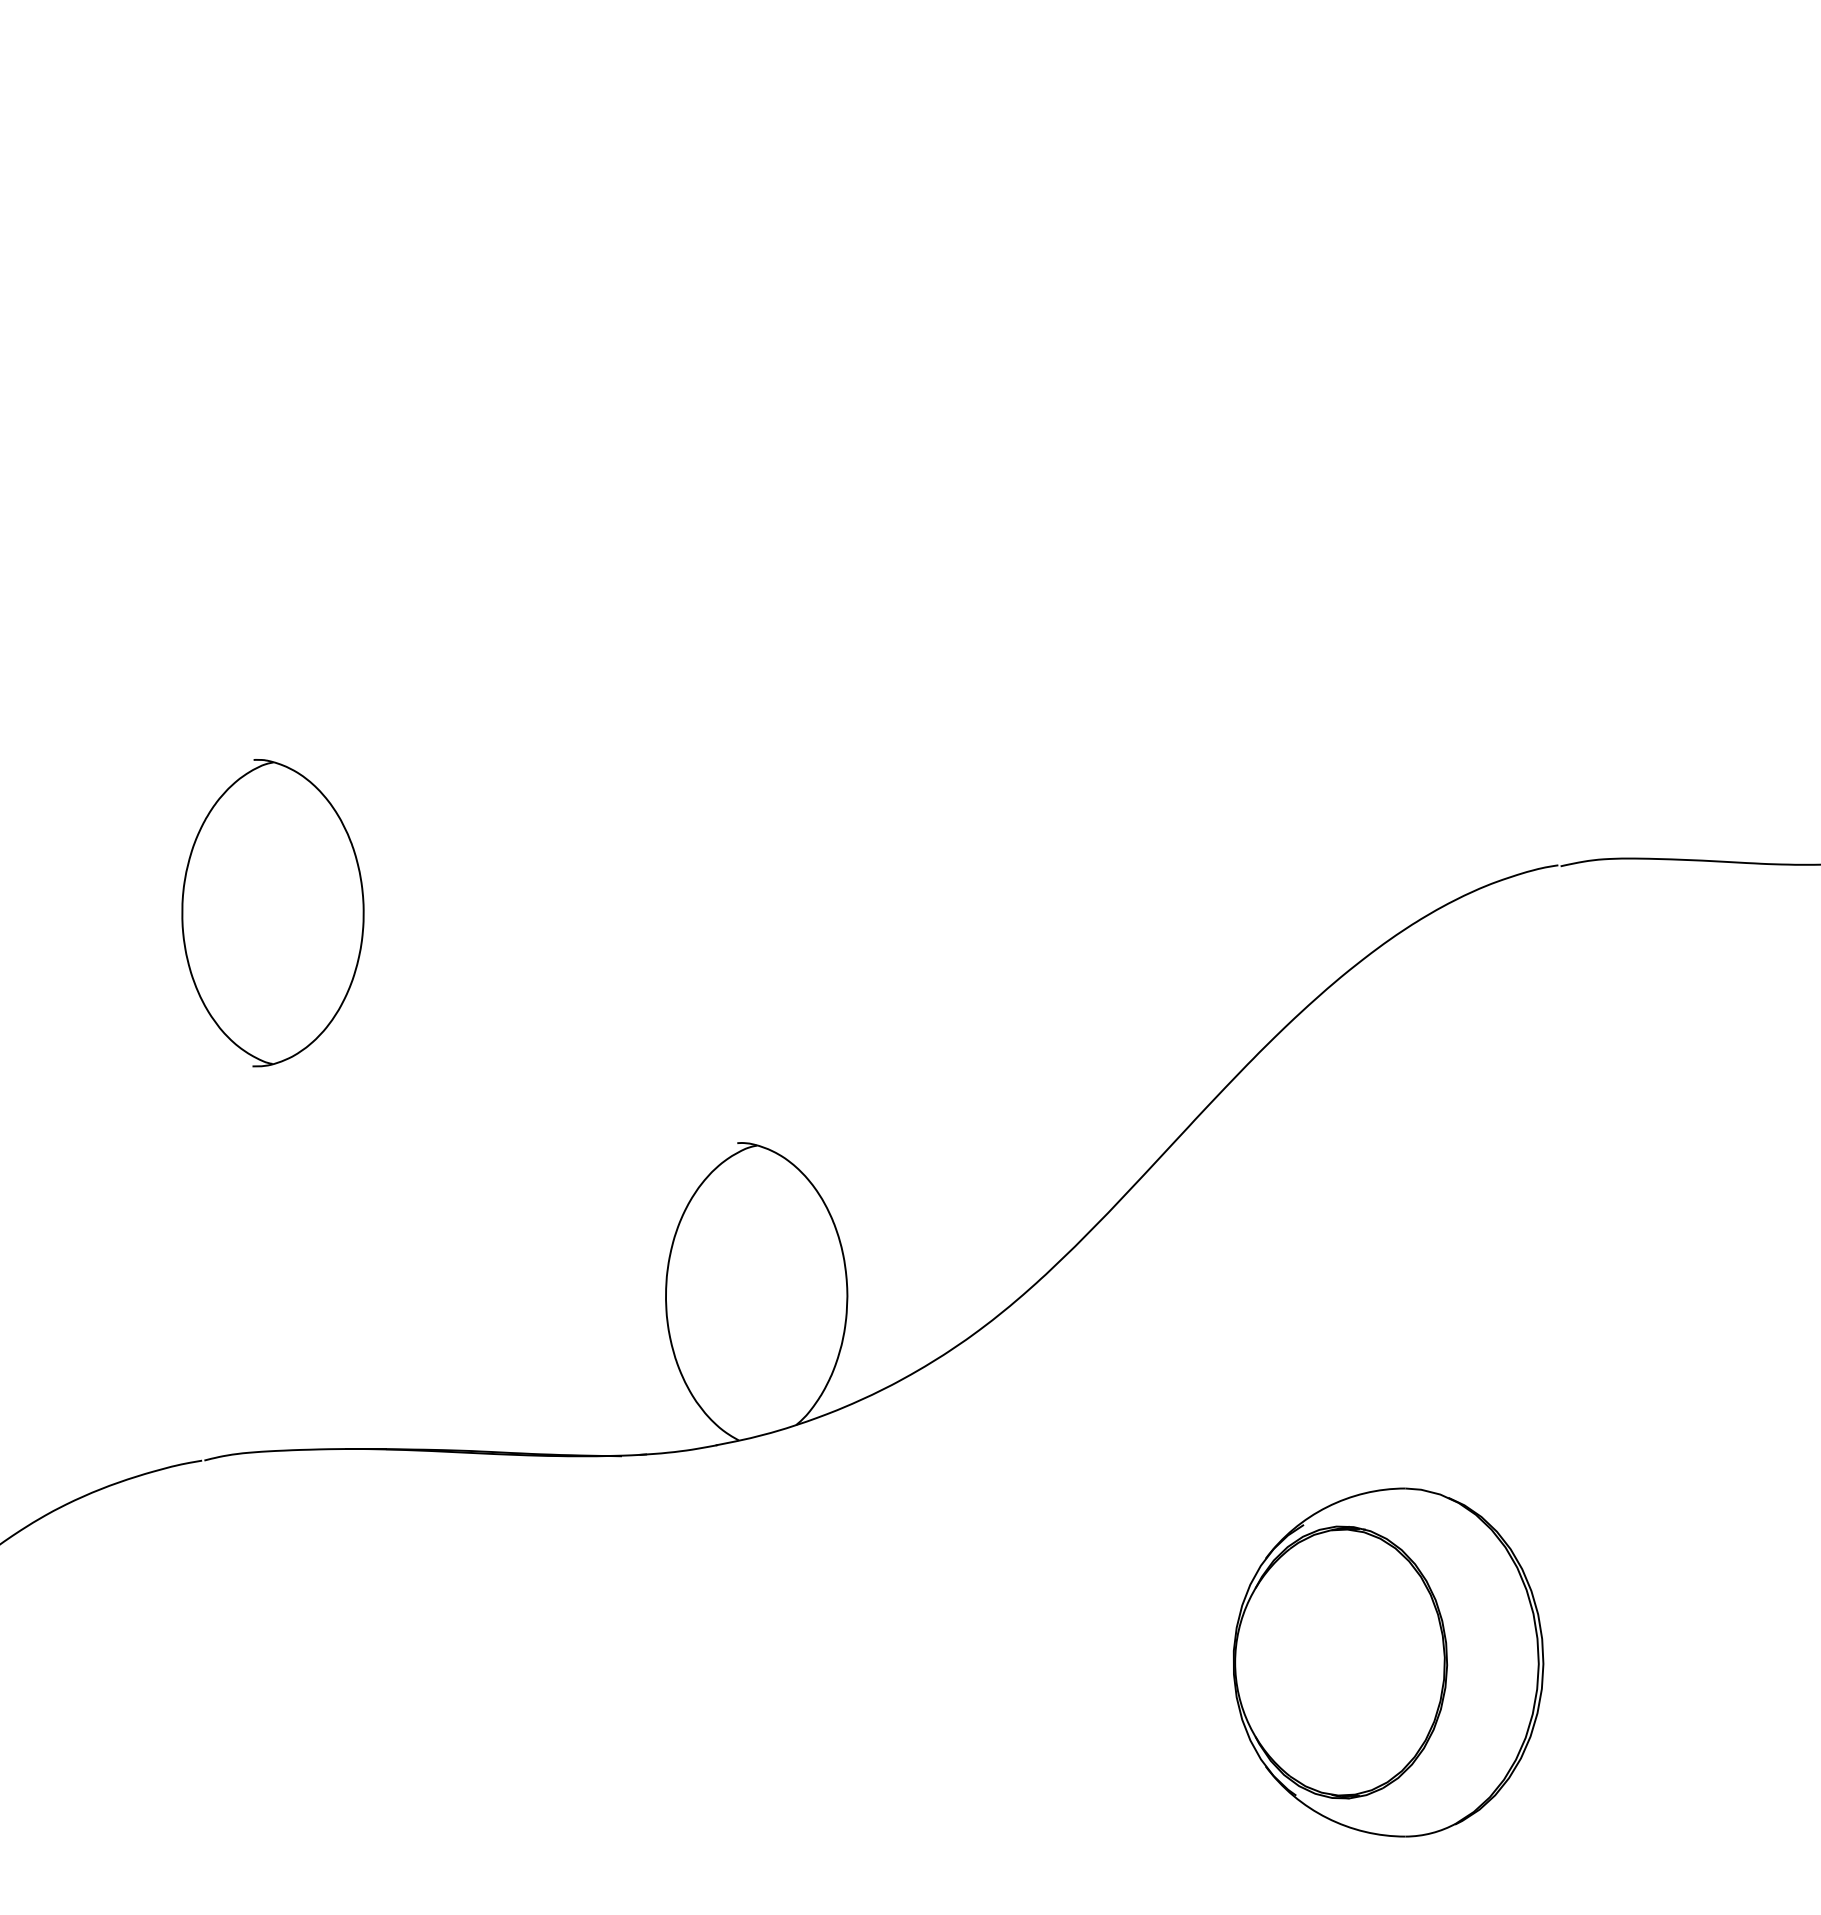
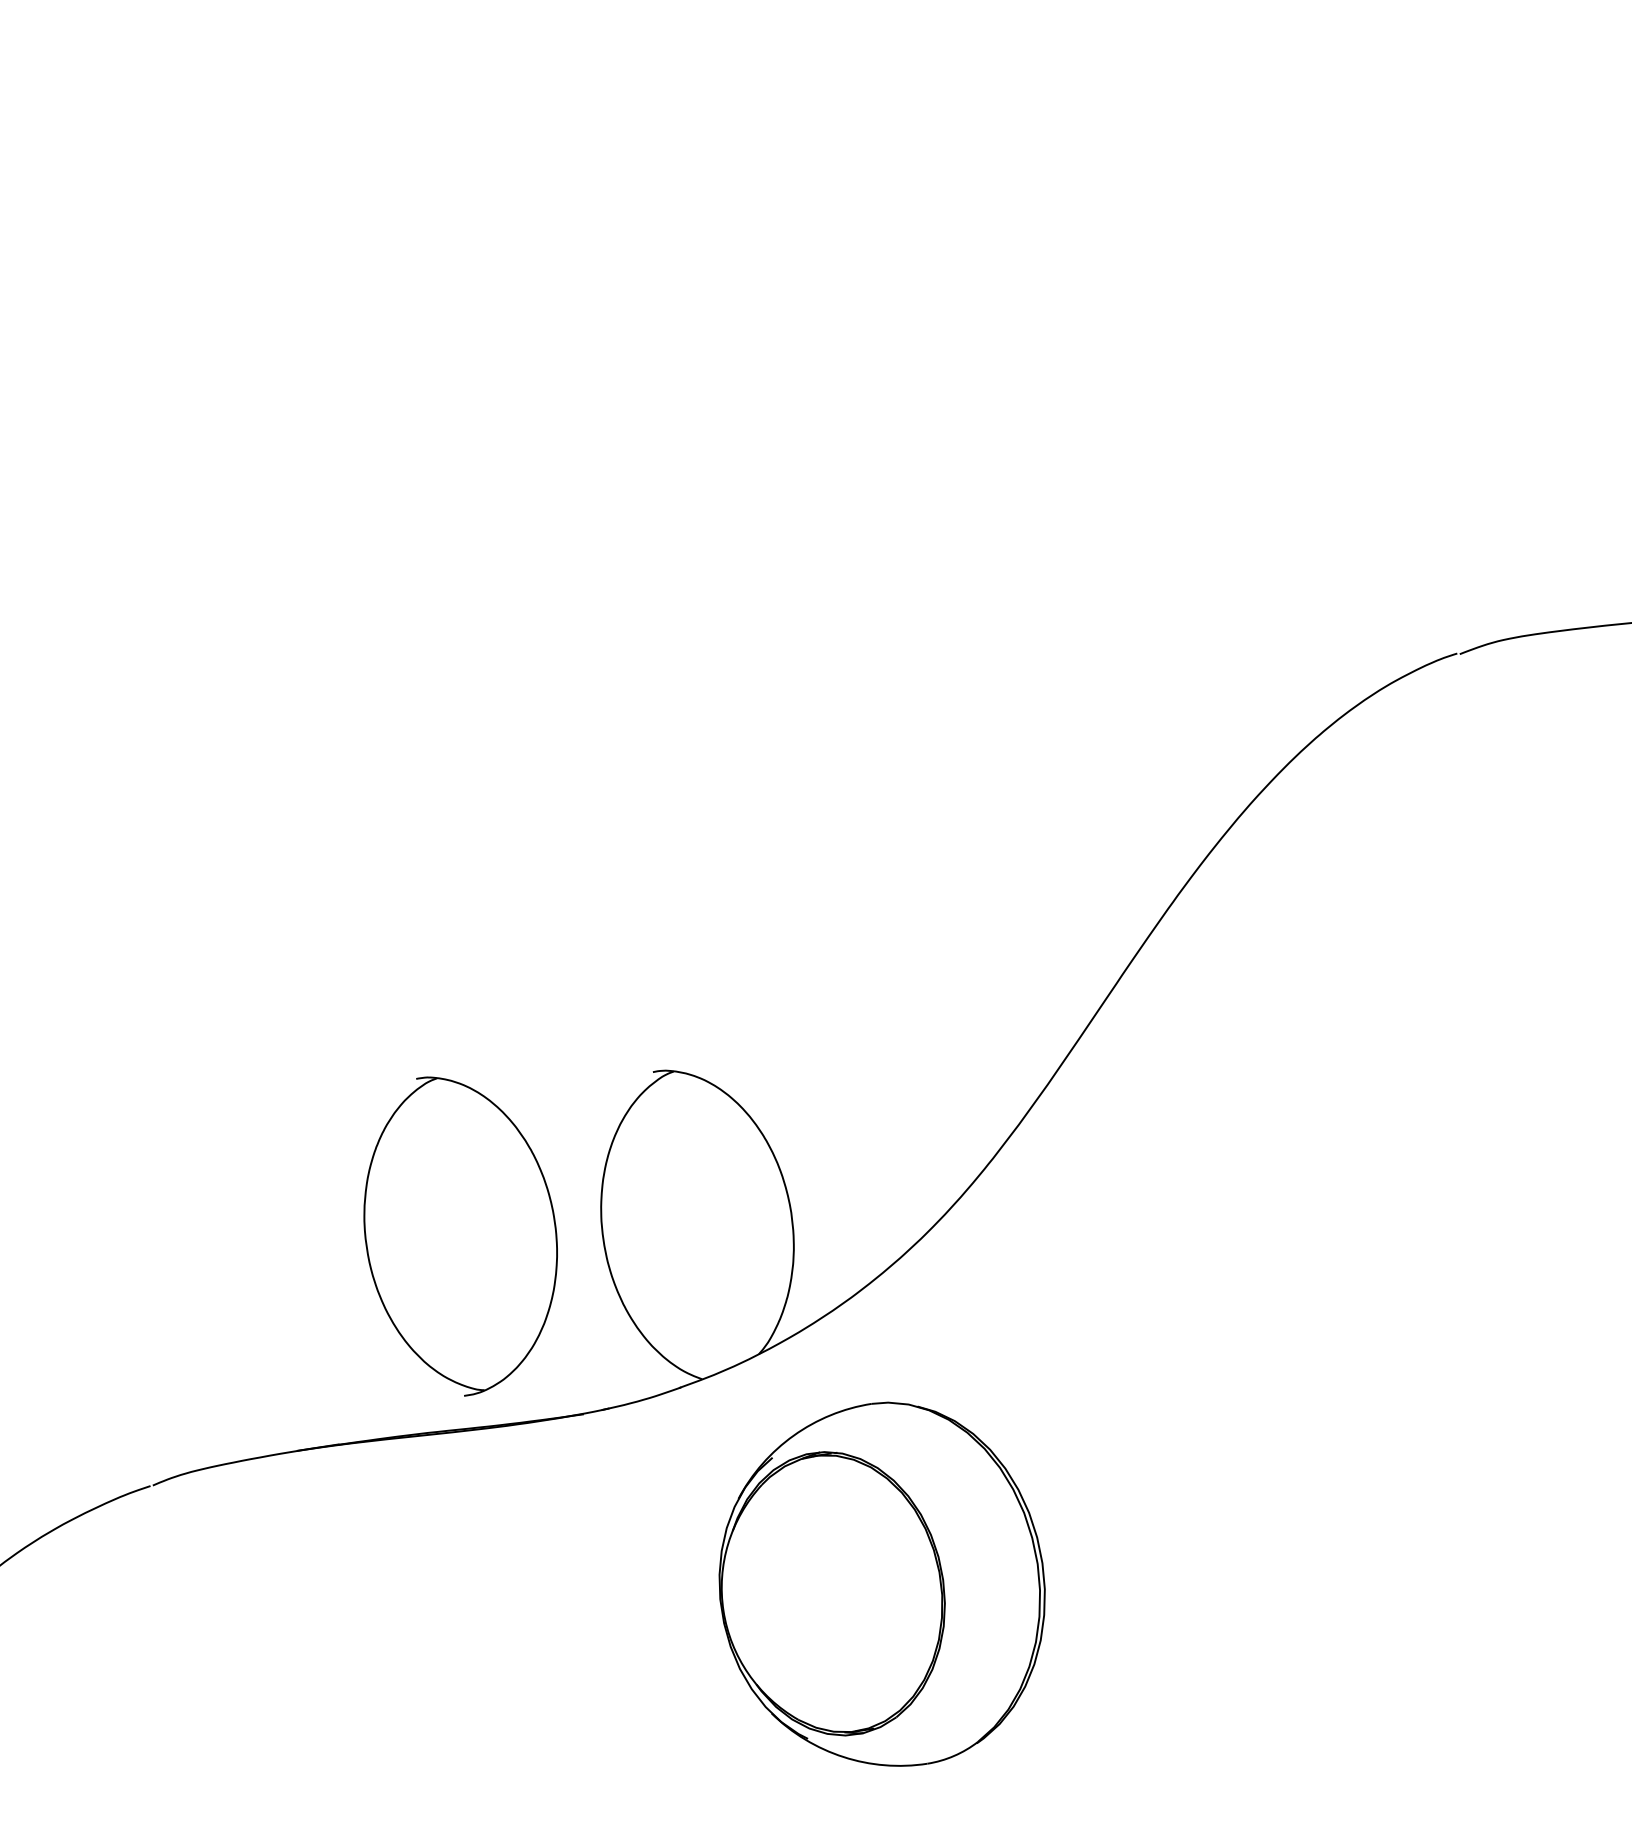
part: (272, 913) -> (460, 1234), moved
part: (1388, 1662) -> (882, 1586), moved

